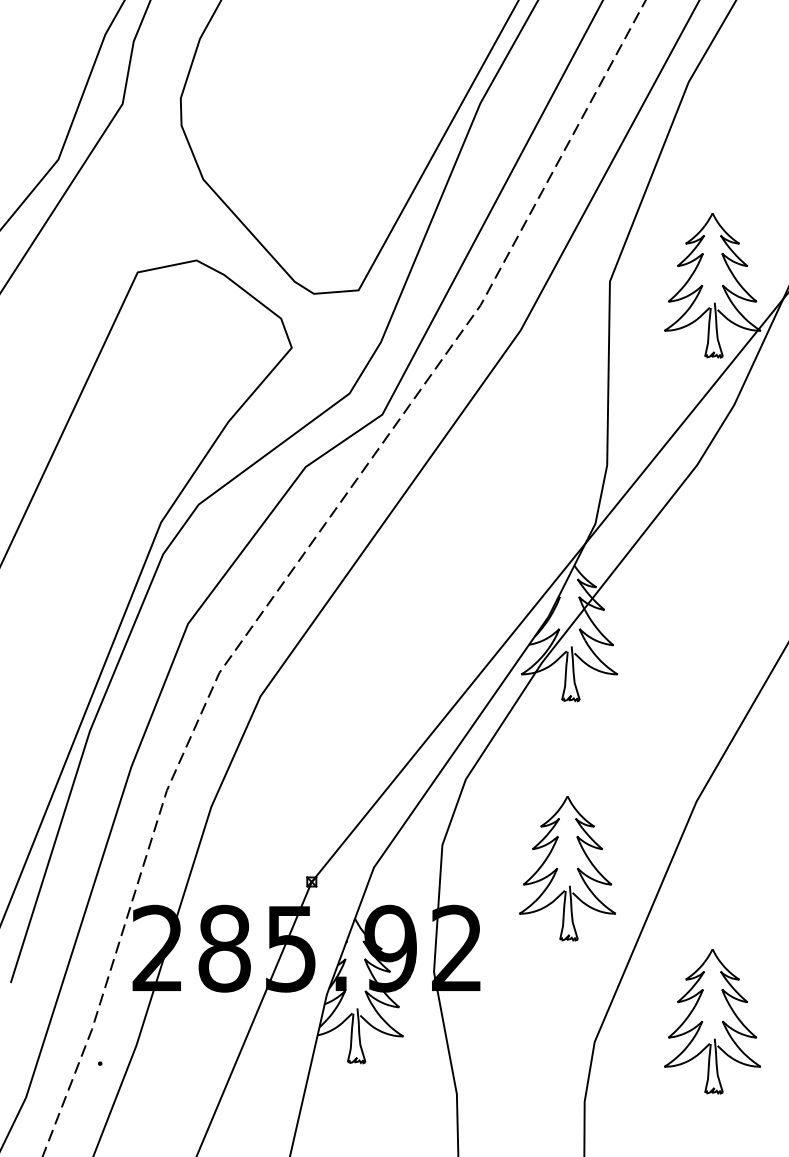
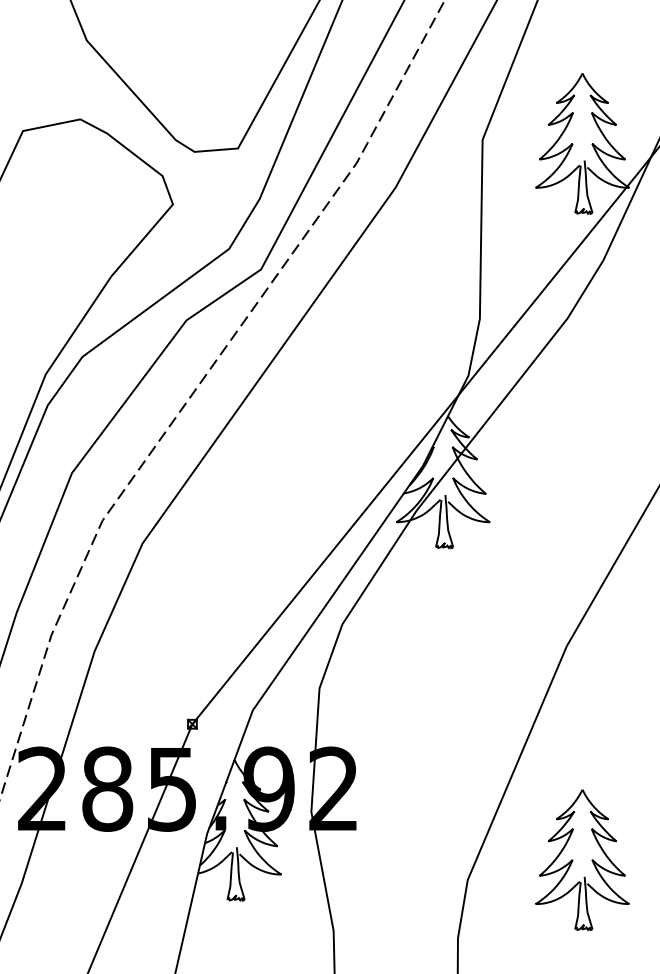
part: (567, 868) -> (441, 711), removed

